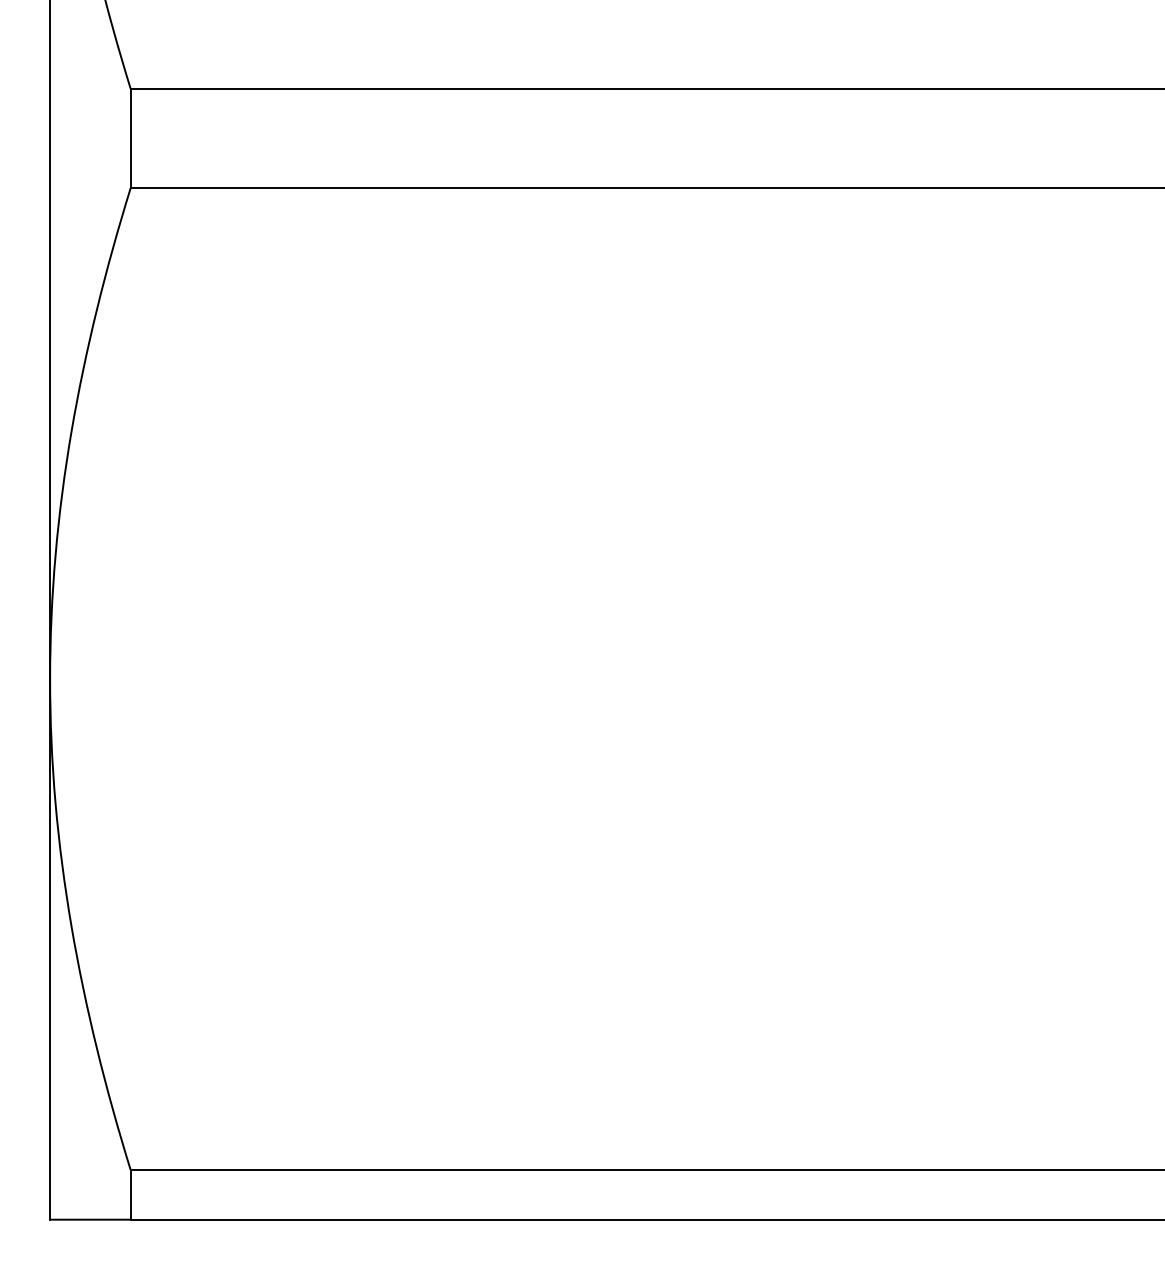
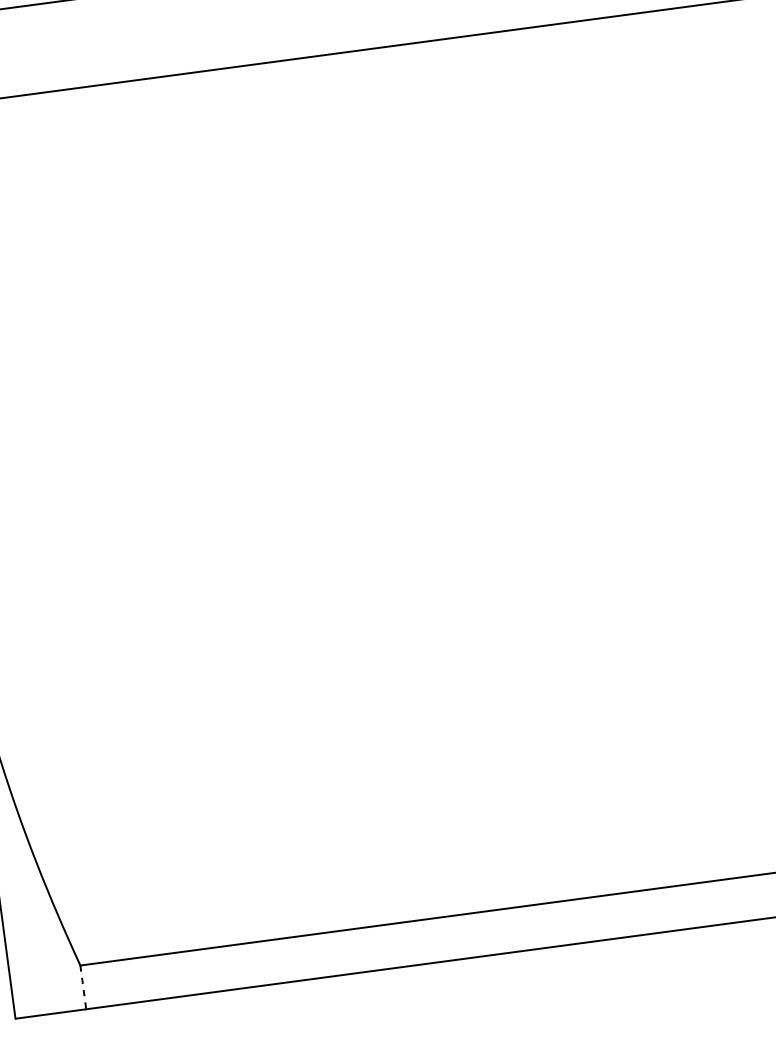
line: (130, 1194) -> (83, 987), solid -> dashed

